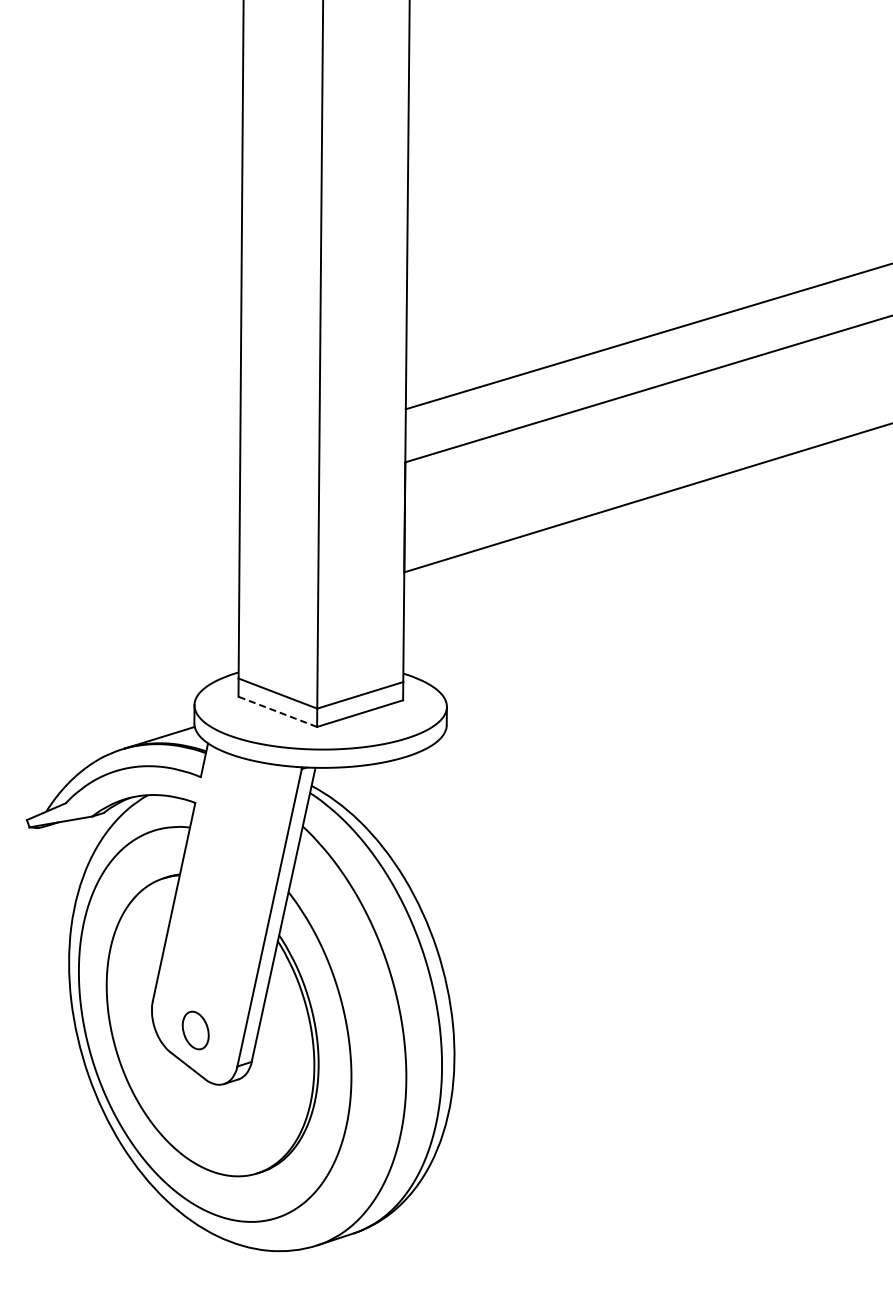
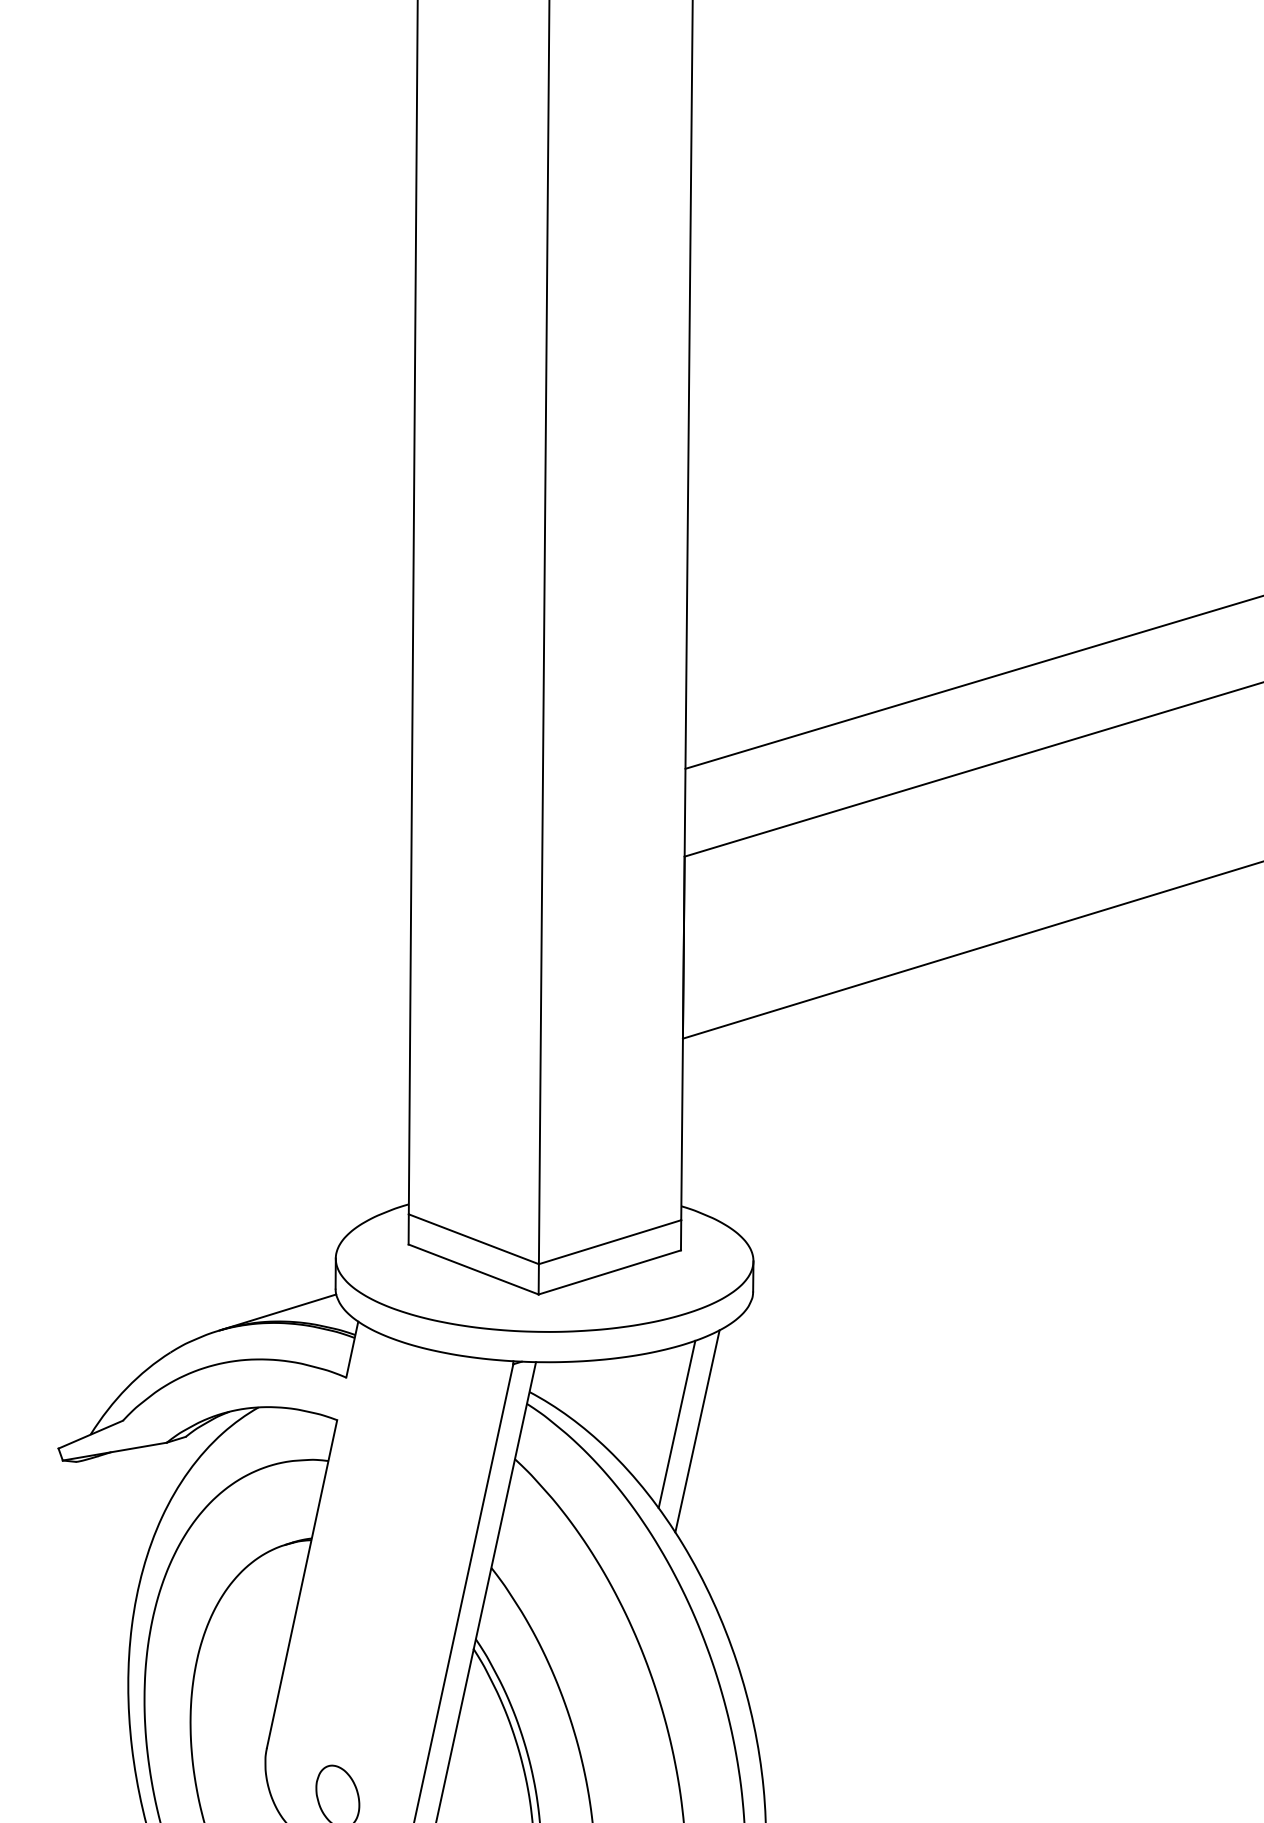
line: (277, 711) -> (473, 1268), dashed -> solid
line: (400, 805) -> (676, 1424), added
line: (412, 809) -> (696, 1431), added

